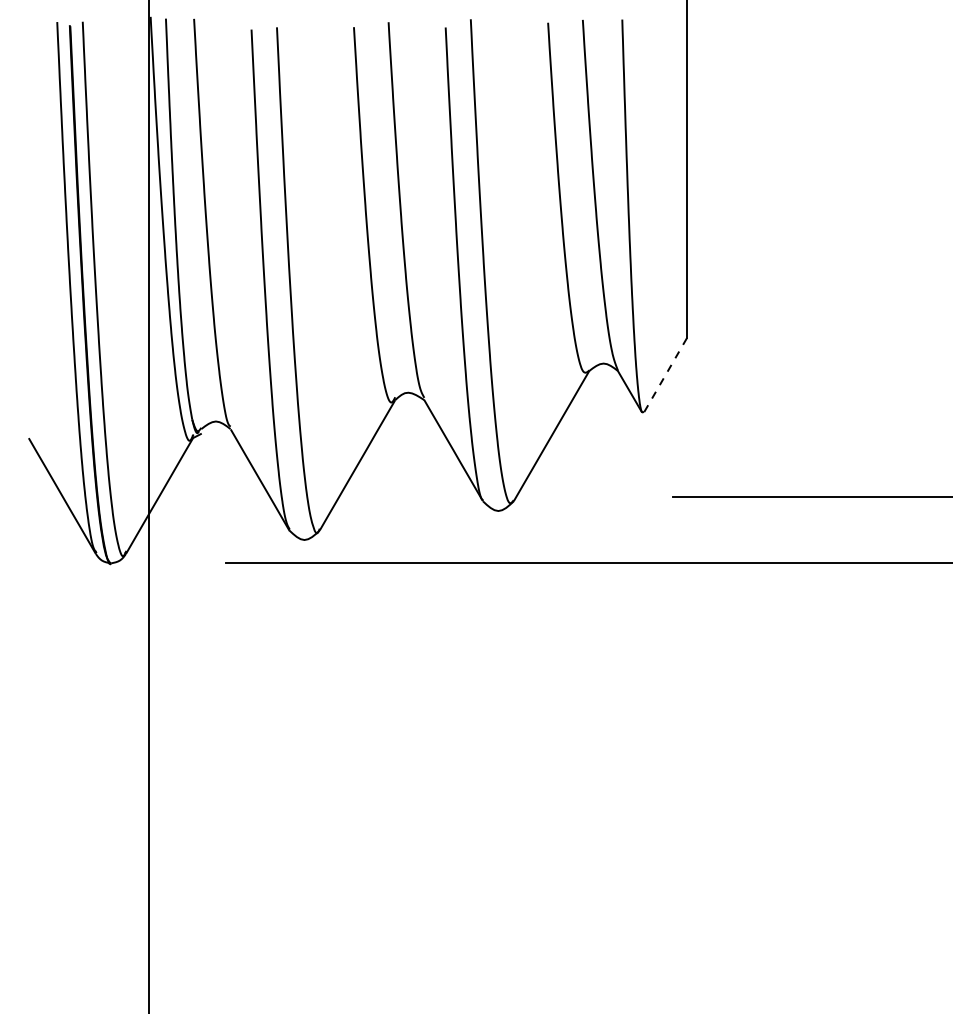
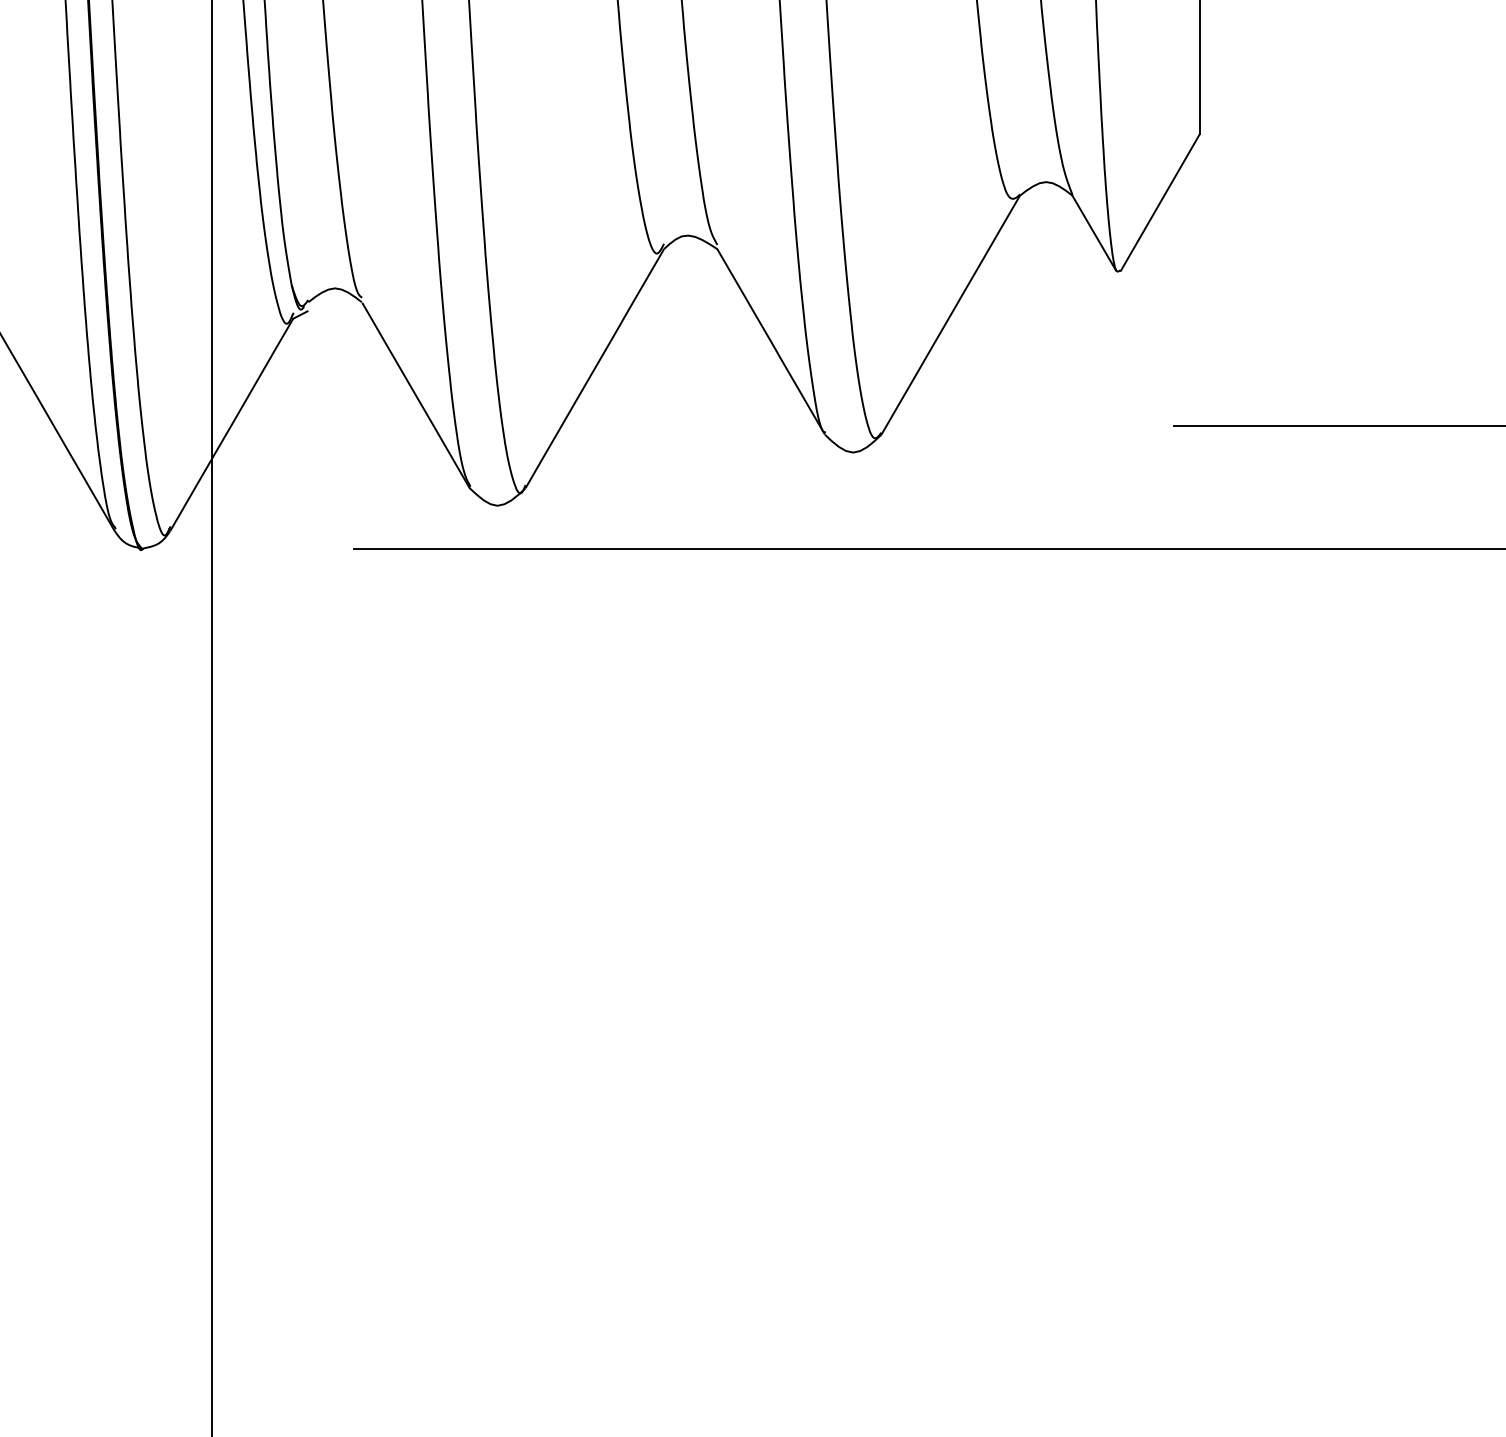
line: (665, 374) -> (1159, 202), dashed -> solid

